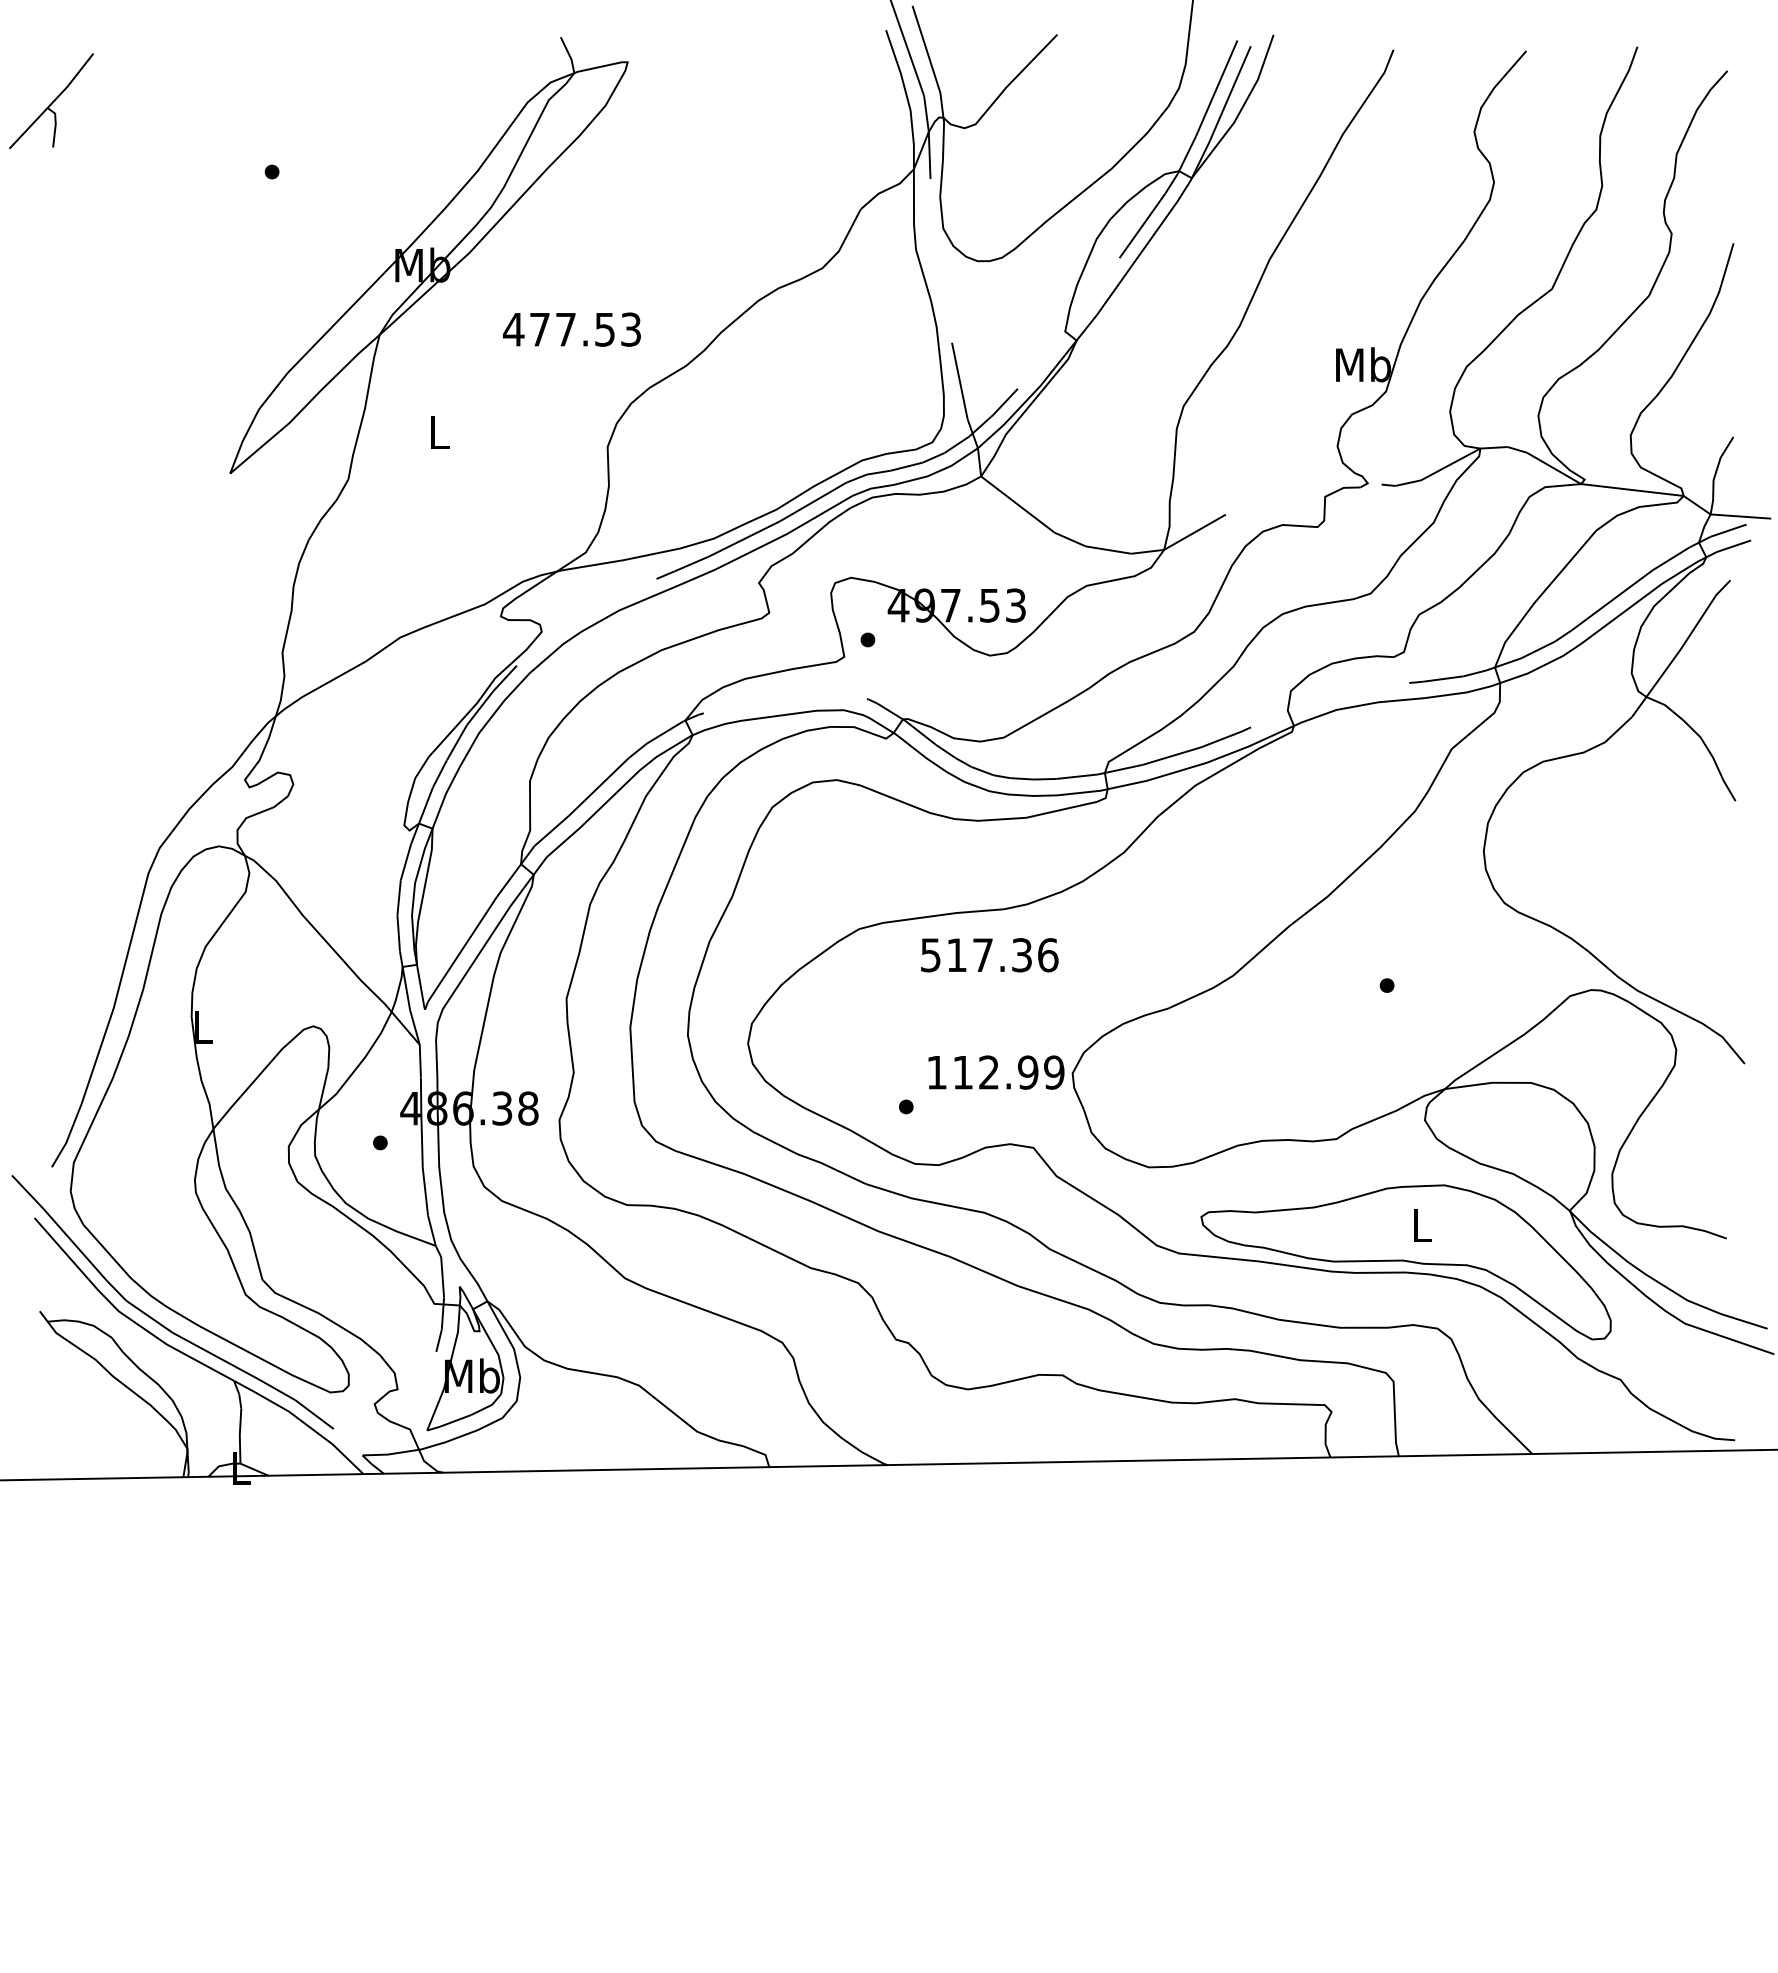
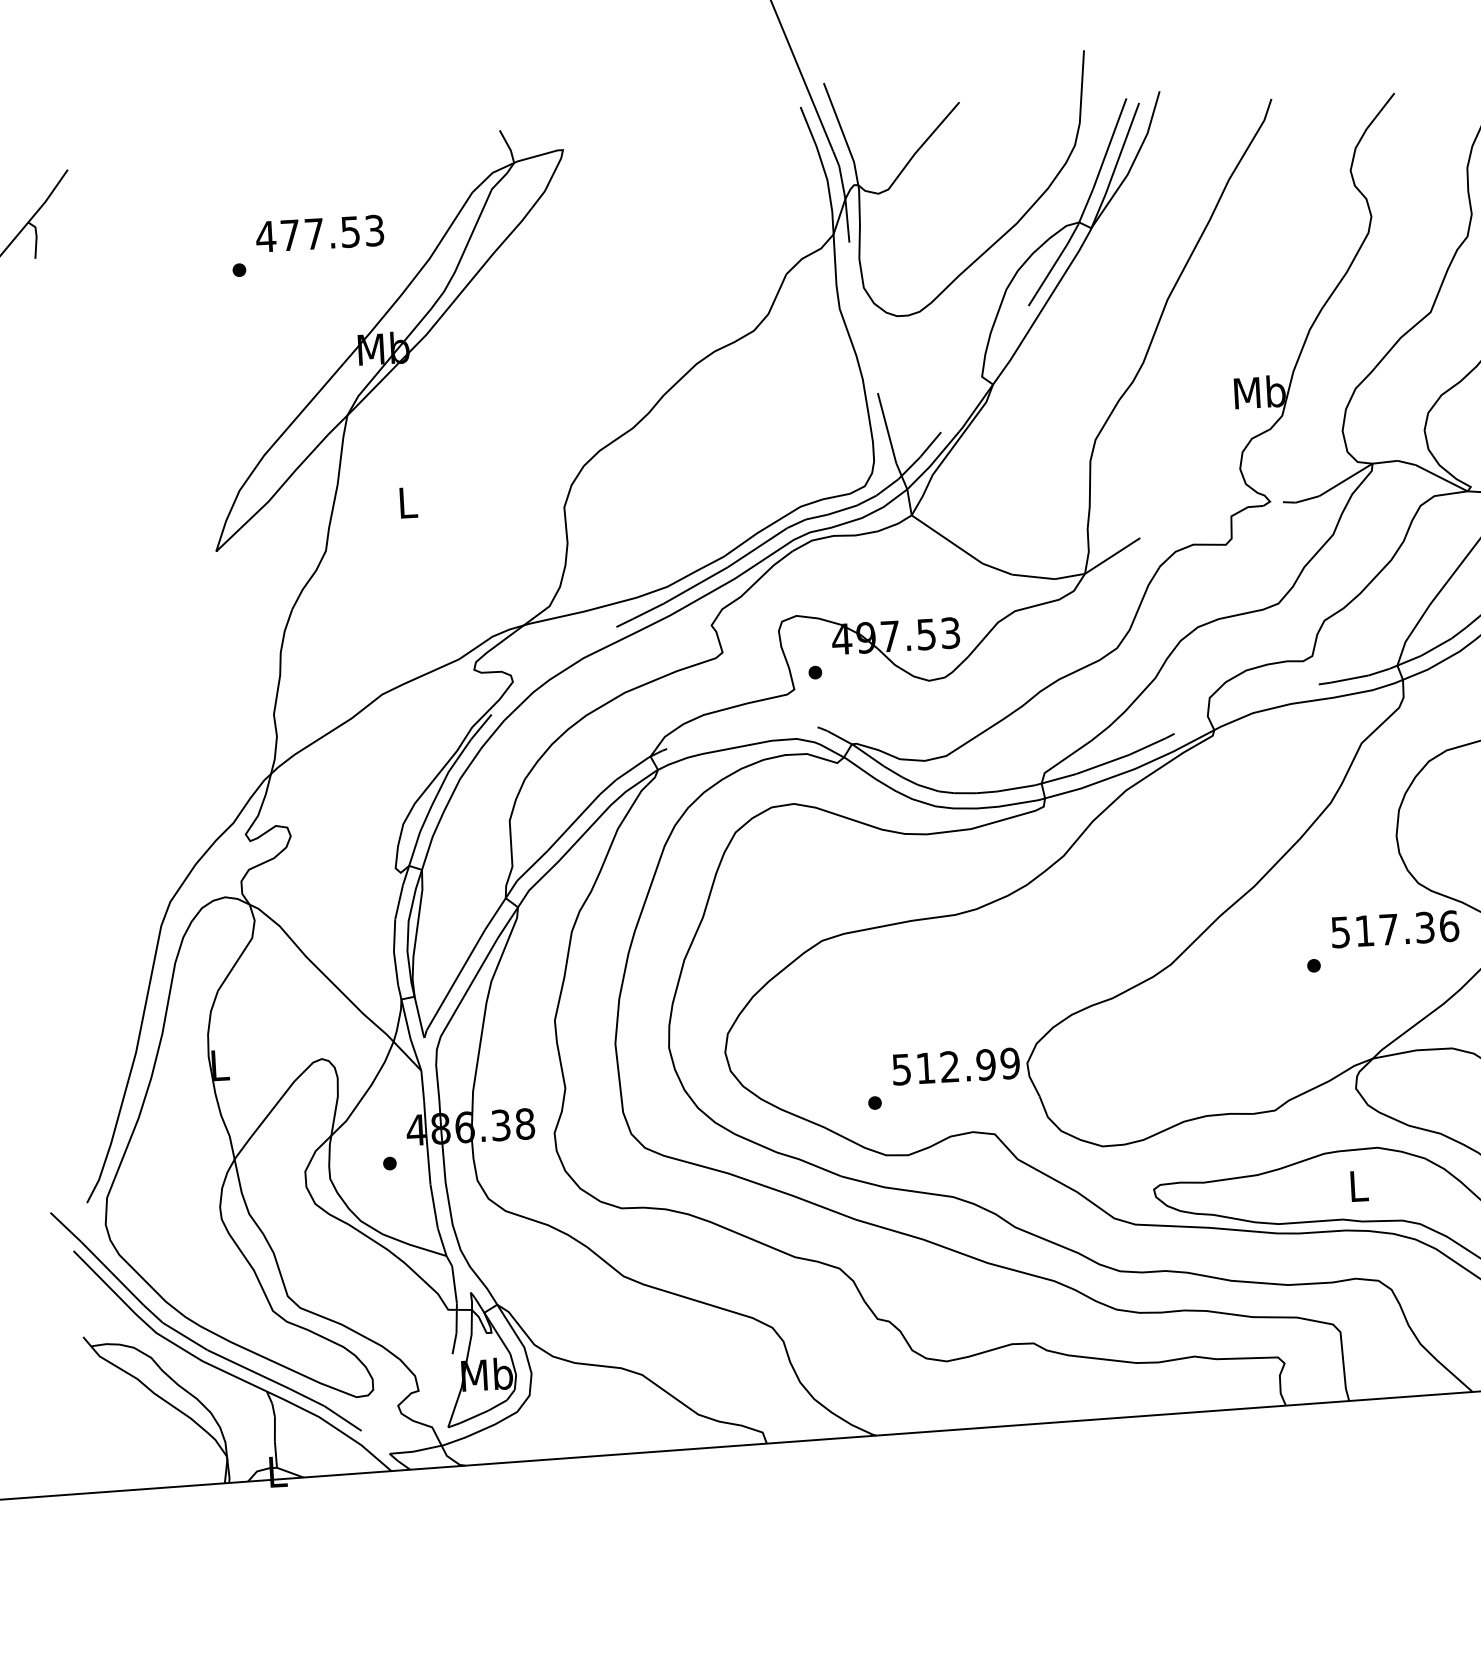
text: (571, 329) -> (319, 233), moved
text: (989, 955) -> (1394, 929), moved
text: (936, 1072) -> (901, 1069), 112.99 -> 512.99

